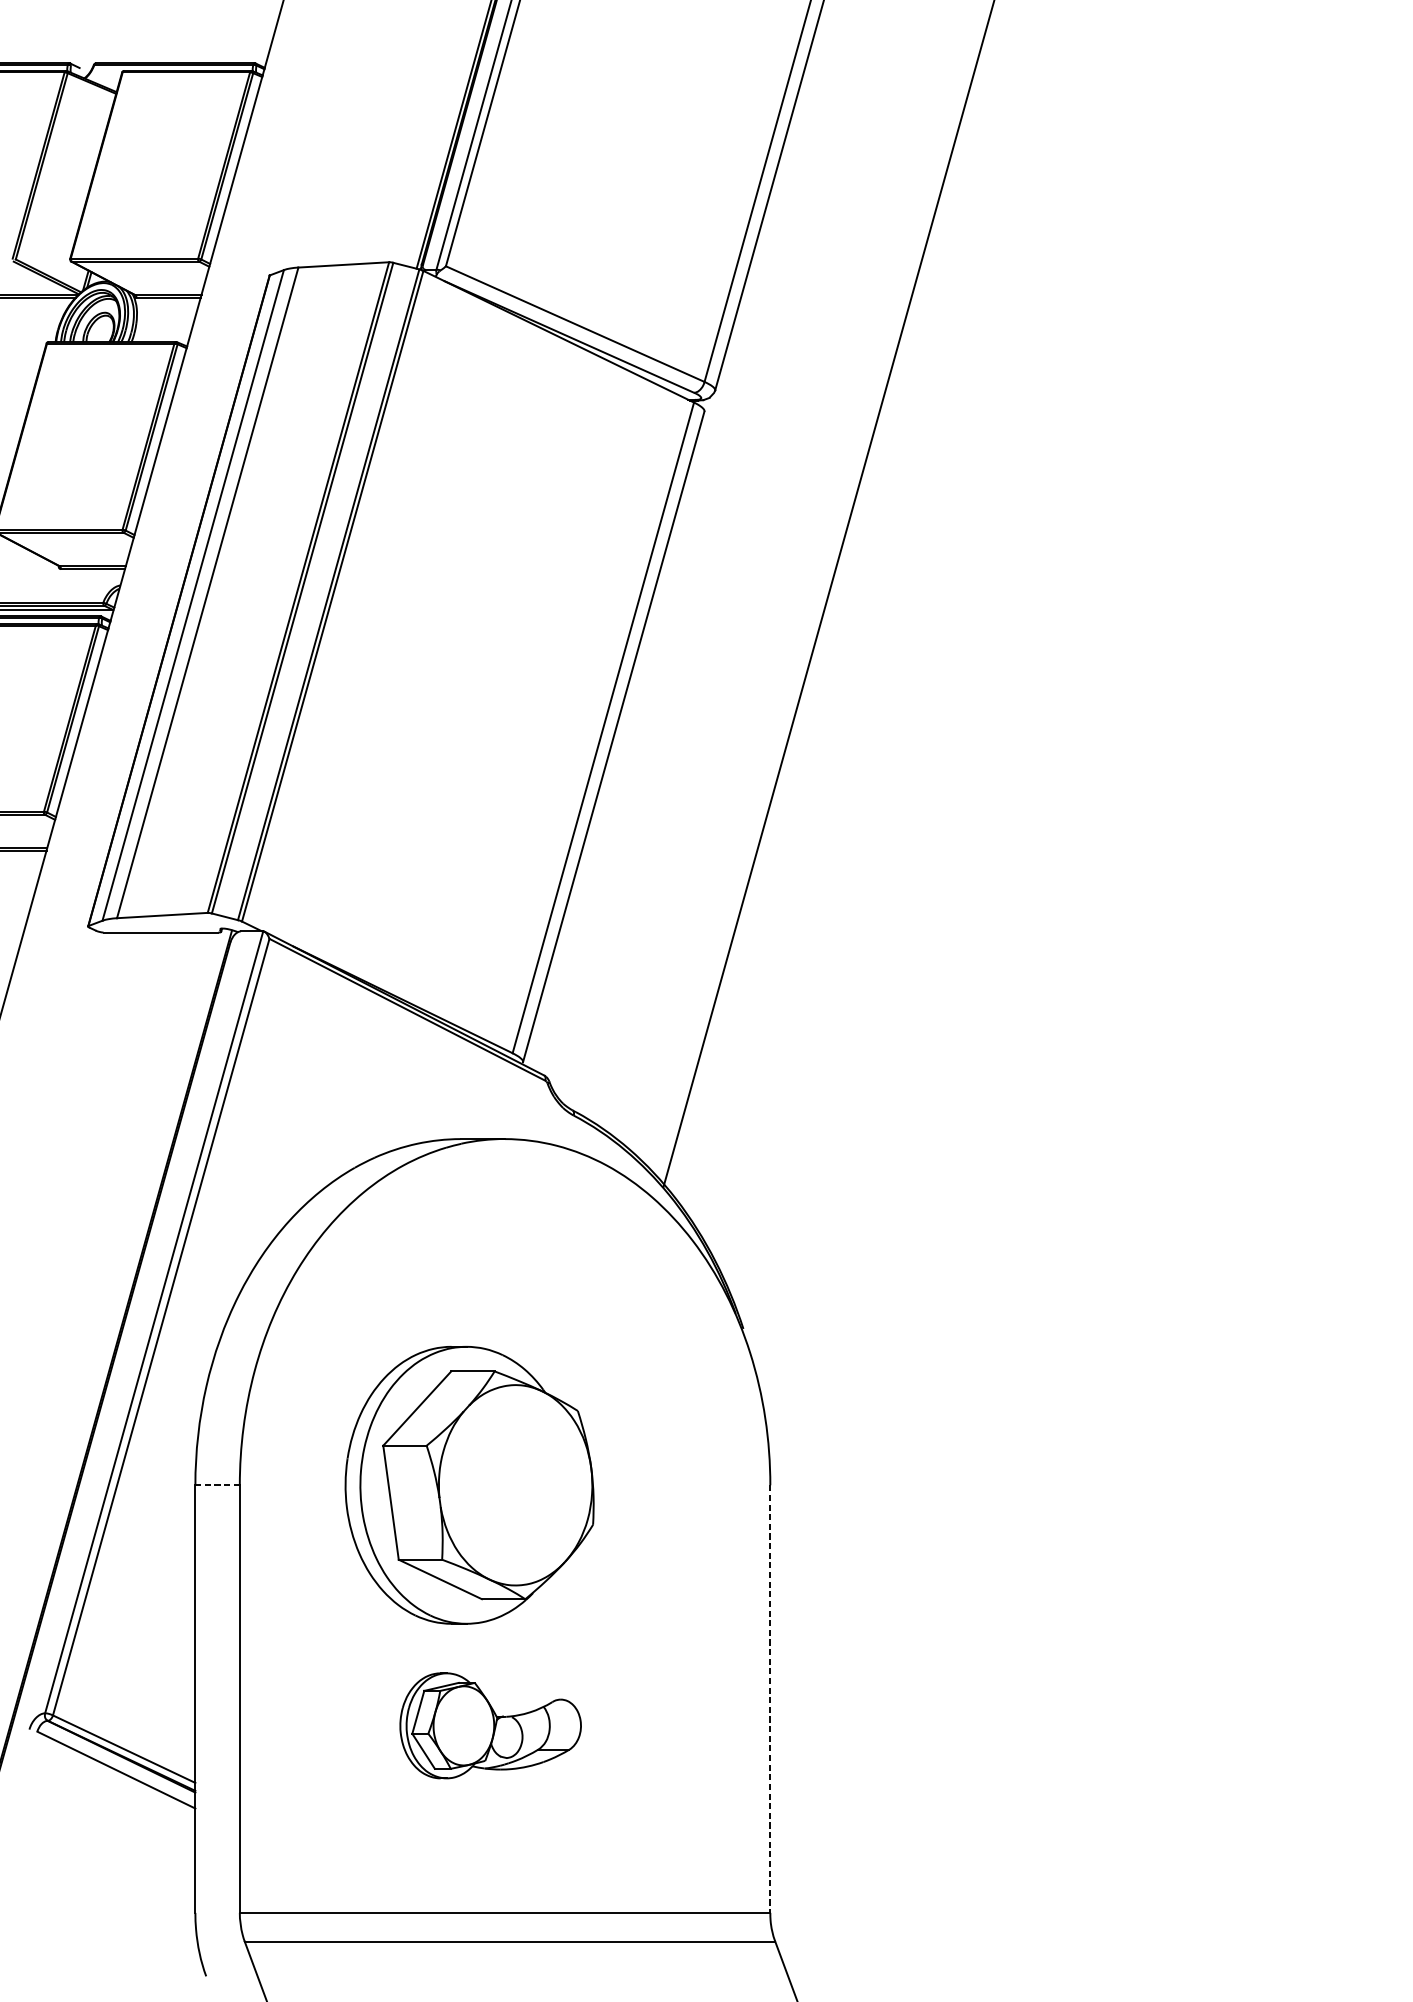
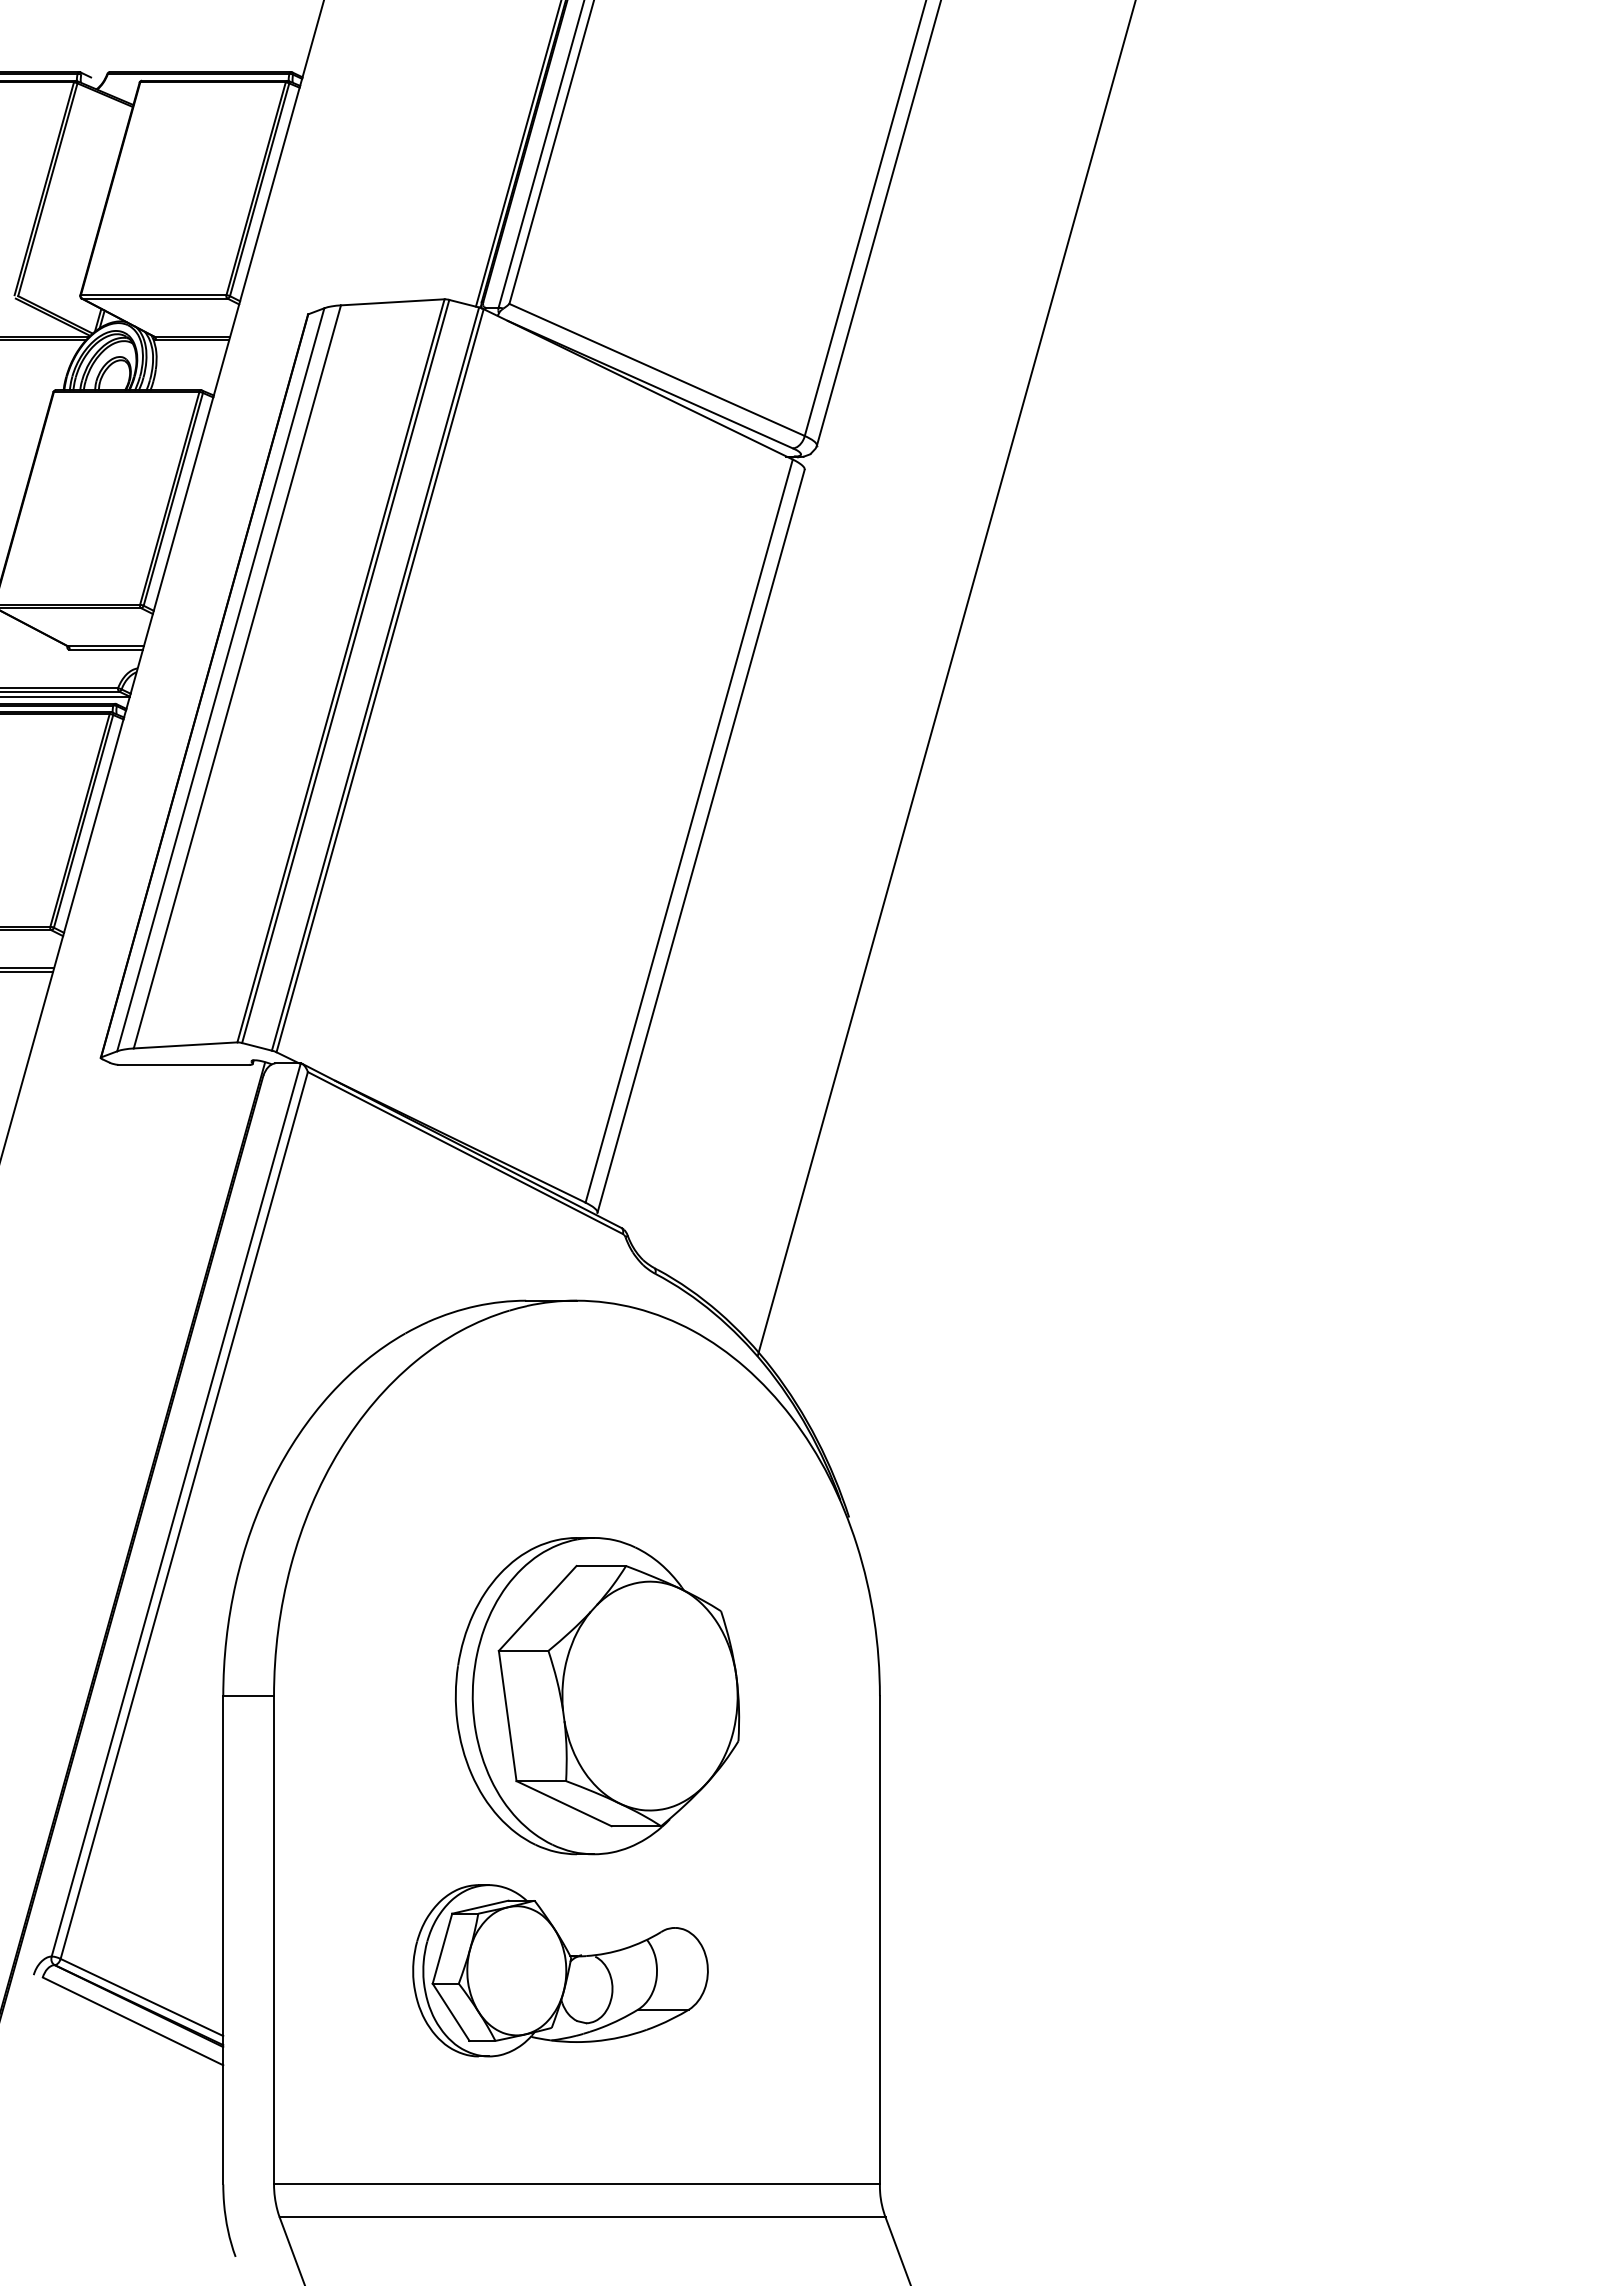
line: (217, 1485) -> (248, 1696), dashed -> solid
part: (469, 1485) -> (597, 1696), moved
line: (769, 1699) -> (879, 1940), dashed -> solid
part: (490, 1725) -> (560, 1970), size x1.43

